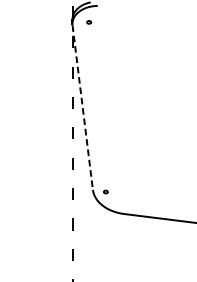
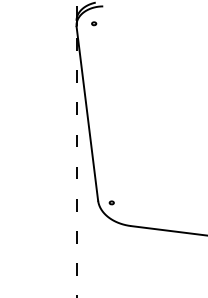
line: (82, 107) -> (87, 113), dashed -> solid

